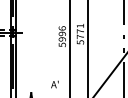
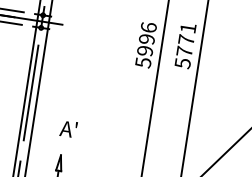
text: (54, 84) -> (67, 128), moved

